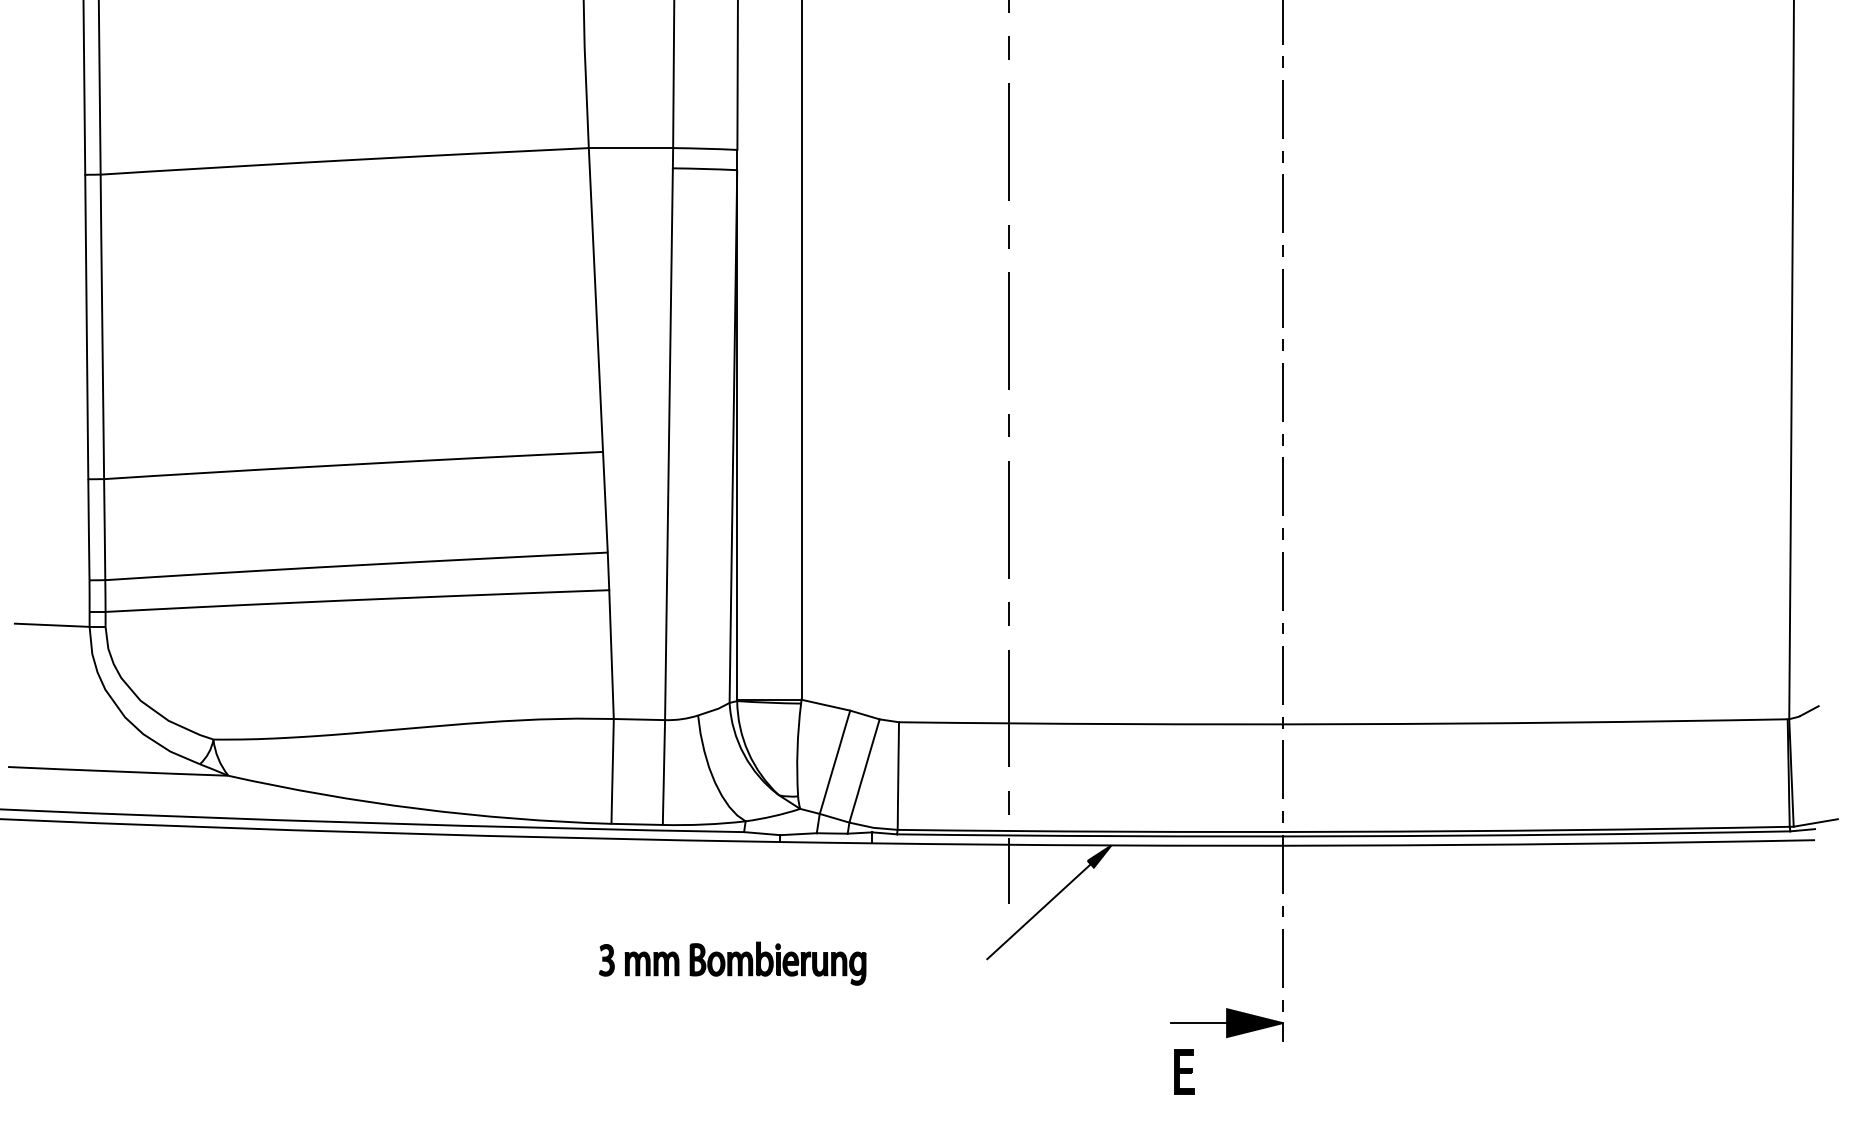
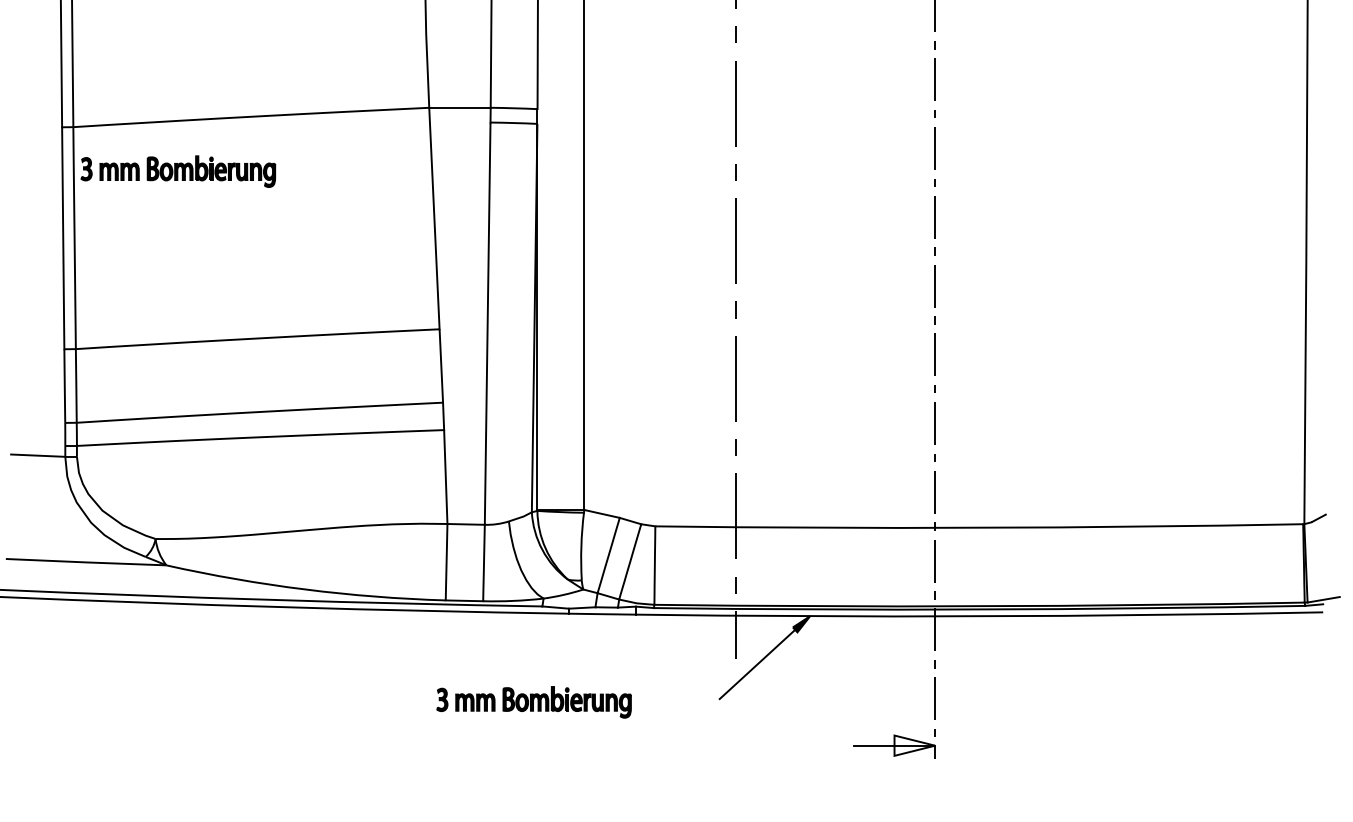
part: (244, 235) -> (178, 171), added
fill: (1254, 1023) -> (914, 745), removed
part: (1184, 1071) -> (863, 780), removed

